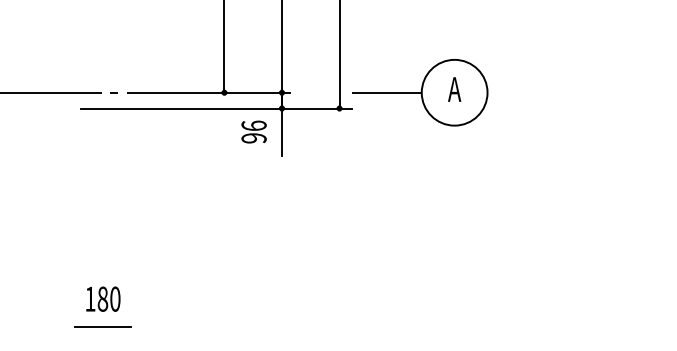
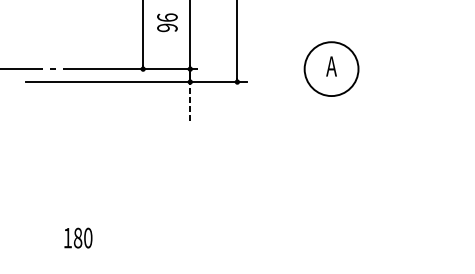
line: (386, 92) -> (275, 68), removed
text: (253, 131) -> (166, 22), moved
line: (281, 133) -> (189, 102), solid -> dashed
text: (103, 298) -> (78, 237), moved
line: (102, 327) -> (43, 261), removed

